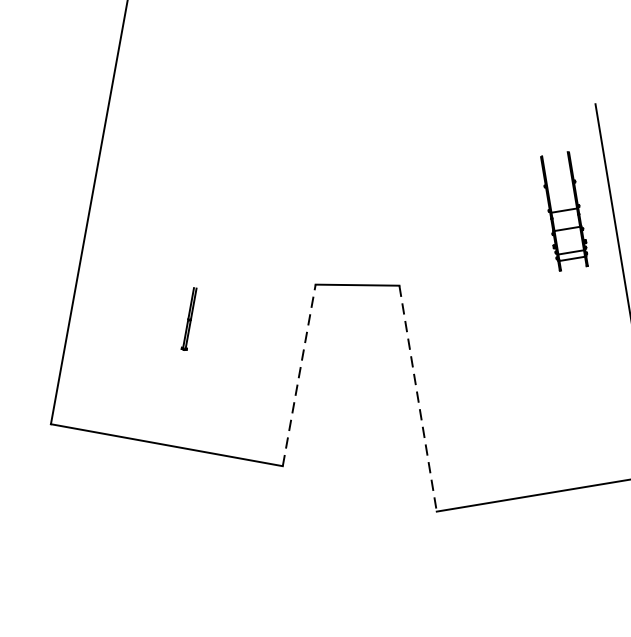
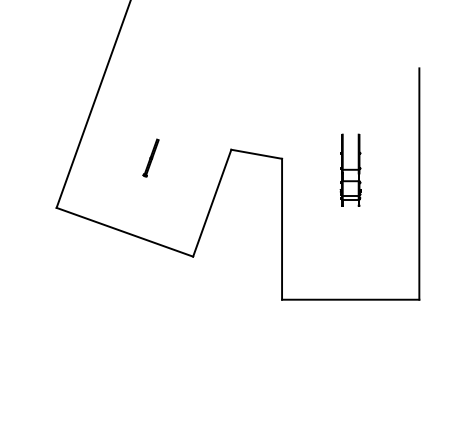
part: (563, 210) -> (350, 169), moved
line: (299, 375) -> (212, 203), dashed -> solid
line: (418, 398) -> (282, 229), dashed -> solid

